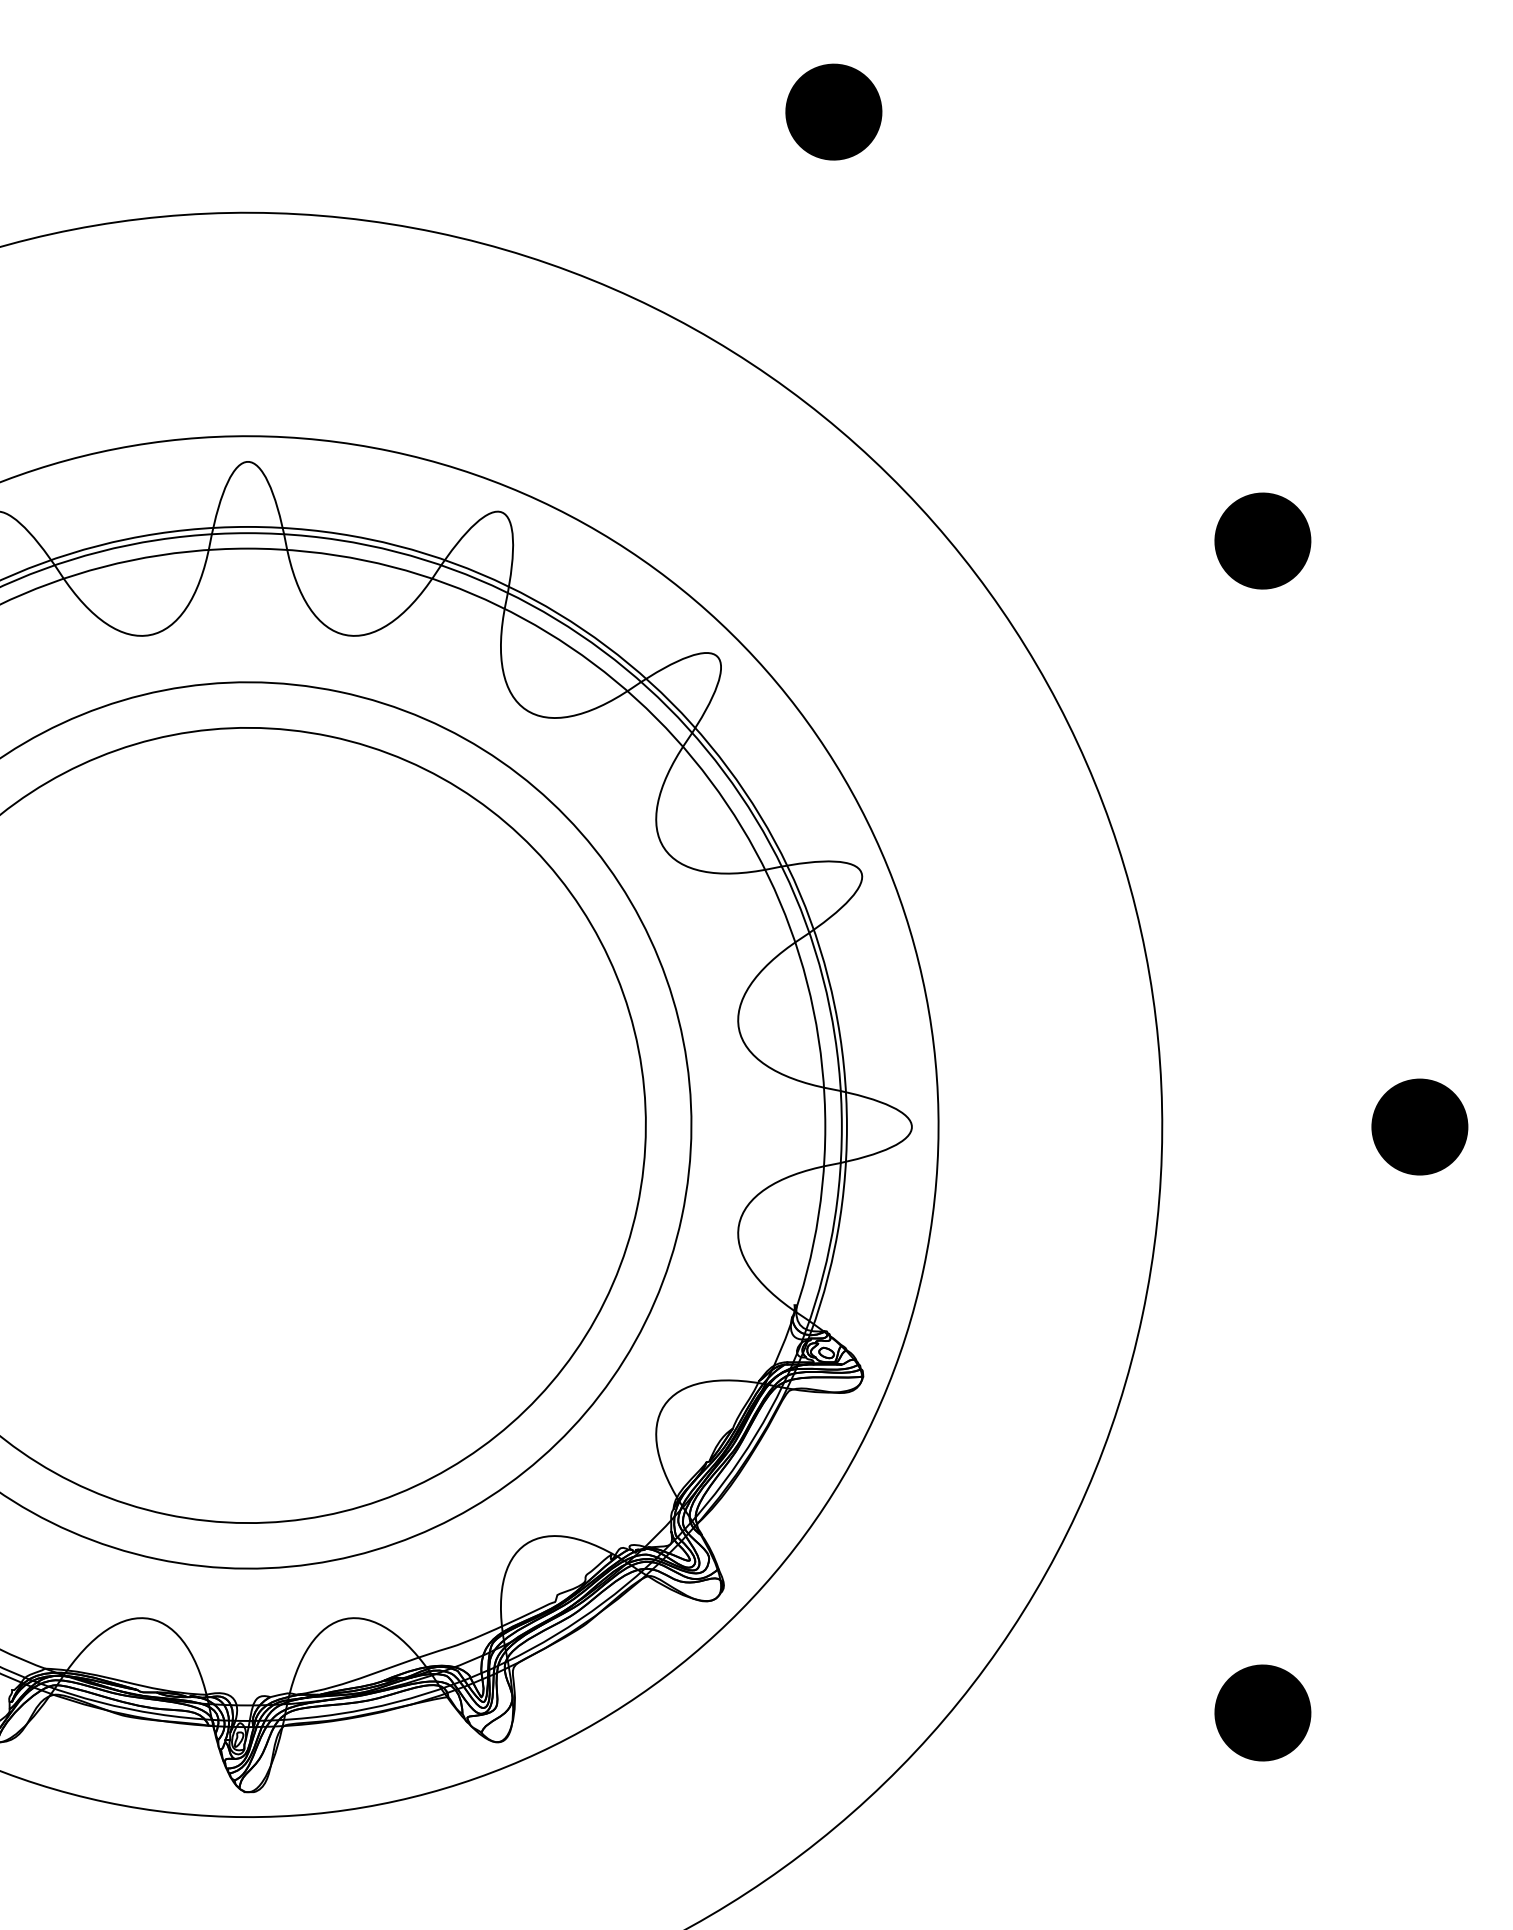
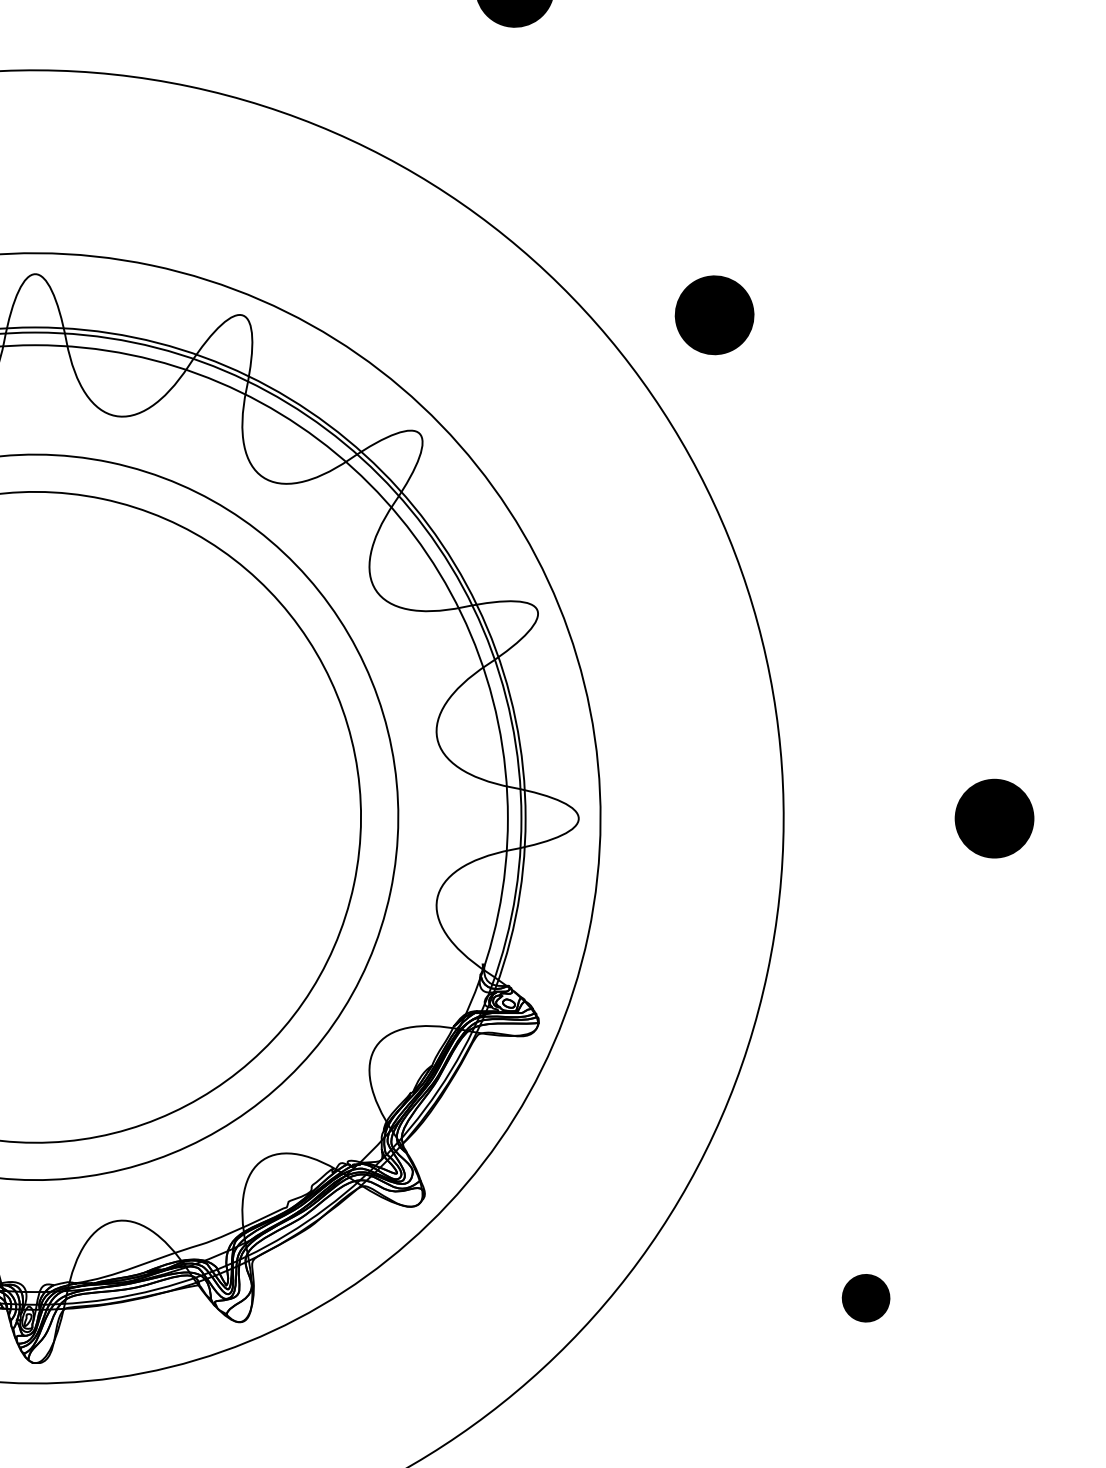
part: (1262, 540) -> (714, 314), moved
part: (1262, 1712) -> (865, 1297), size x0.6

